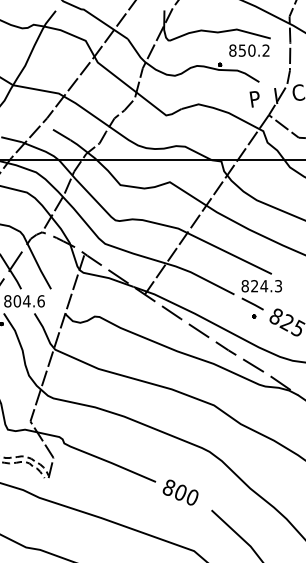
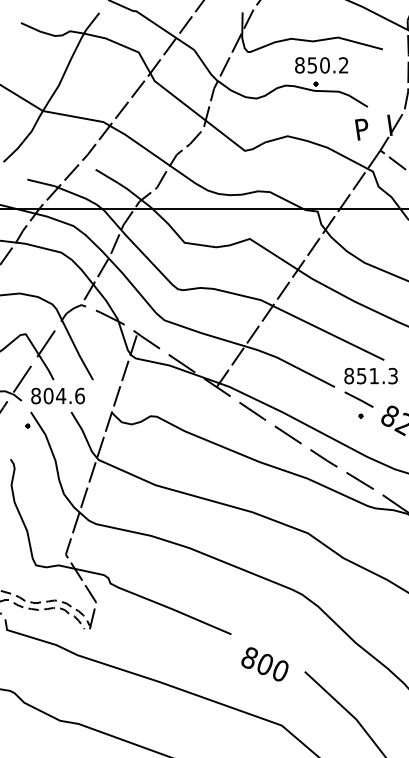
text: (249, 50) -> (321, 65), moved
text: (259, 285) -> (368, 375), 824.3 -> 851.3
text: (180, 492) -> (264, 664), moved

